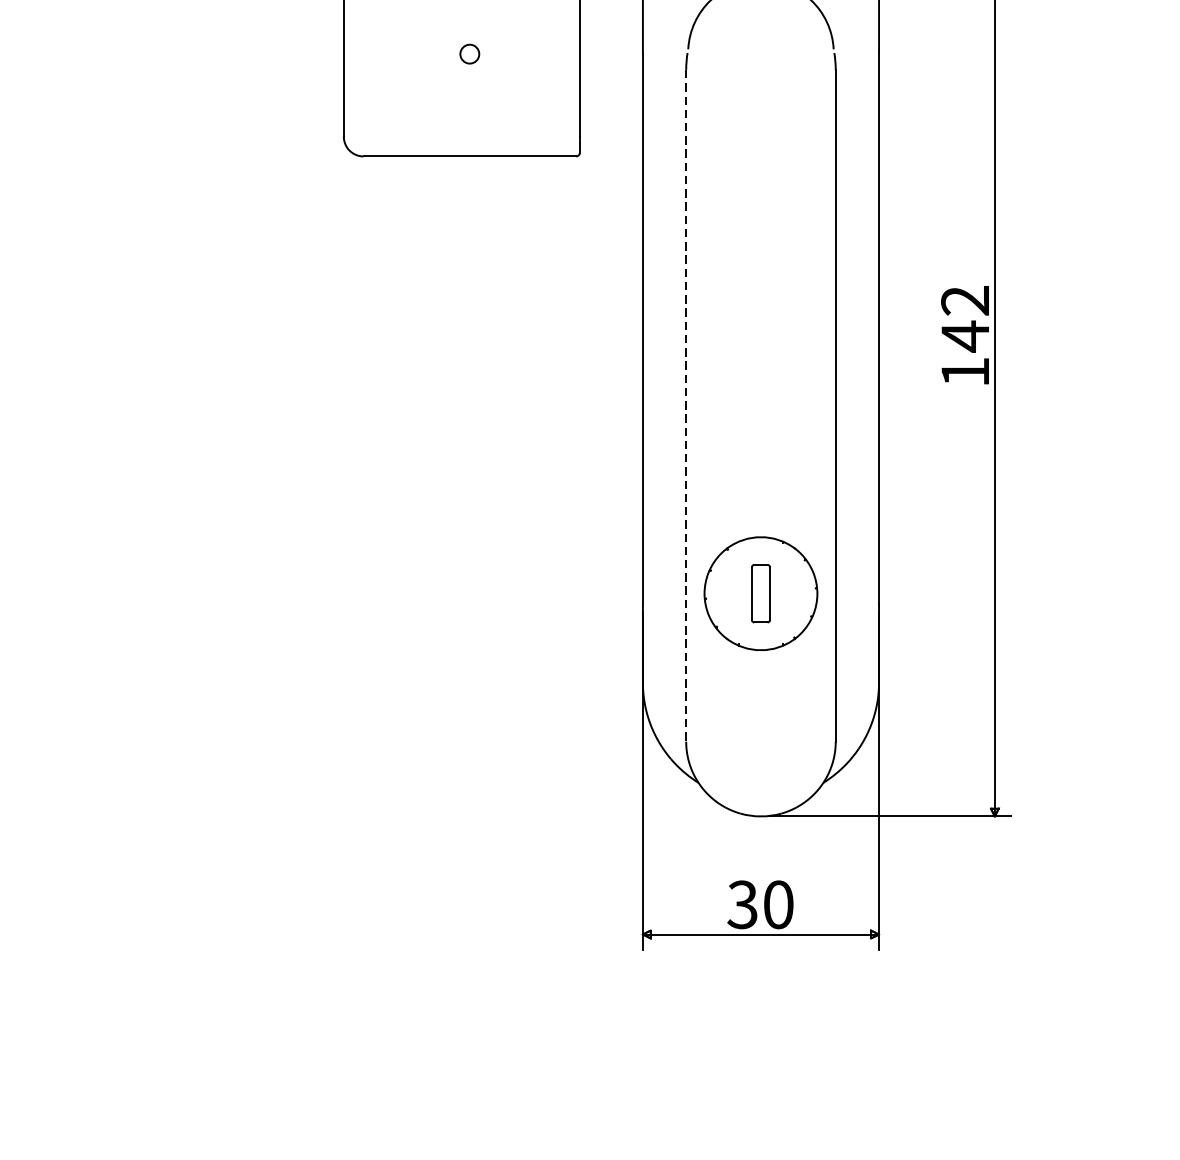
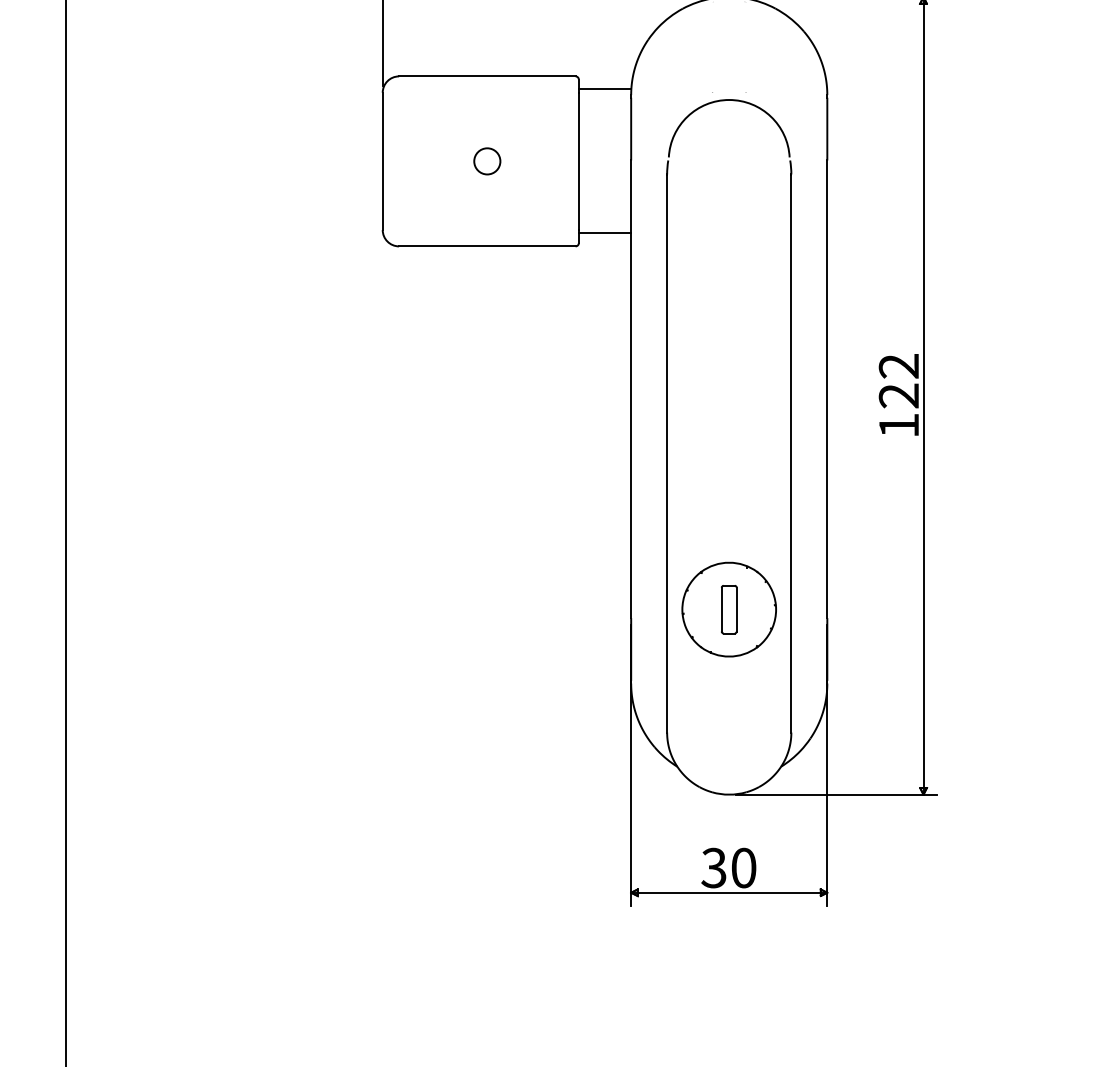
circle: (469, 54) -> (487, 161), size x1.67
line: (610, 140) -> (604, 233), added
text: (964, 335) -> (898, 395), 142 -> 122
line: (686, 405) -> (667, 453), dashed -> solid

